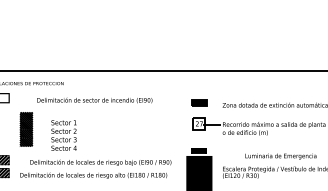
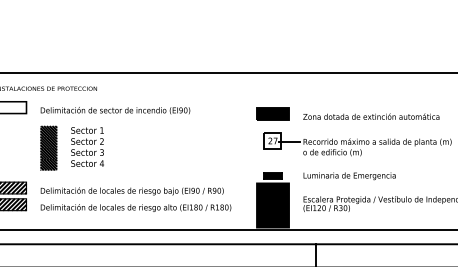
text: (94, 100) -> (115, 110), moved
part: (198, 102) -> (272, 113), size x1.67
text: (63, 135) -> (87, 146), moved
text: (280, 156) -> (349, 176), moved
text: (100, 162) -> (131, 191), moved

